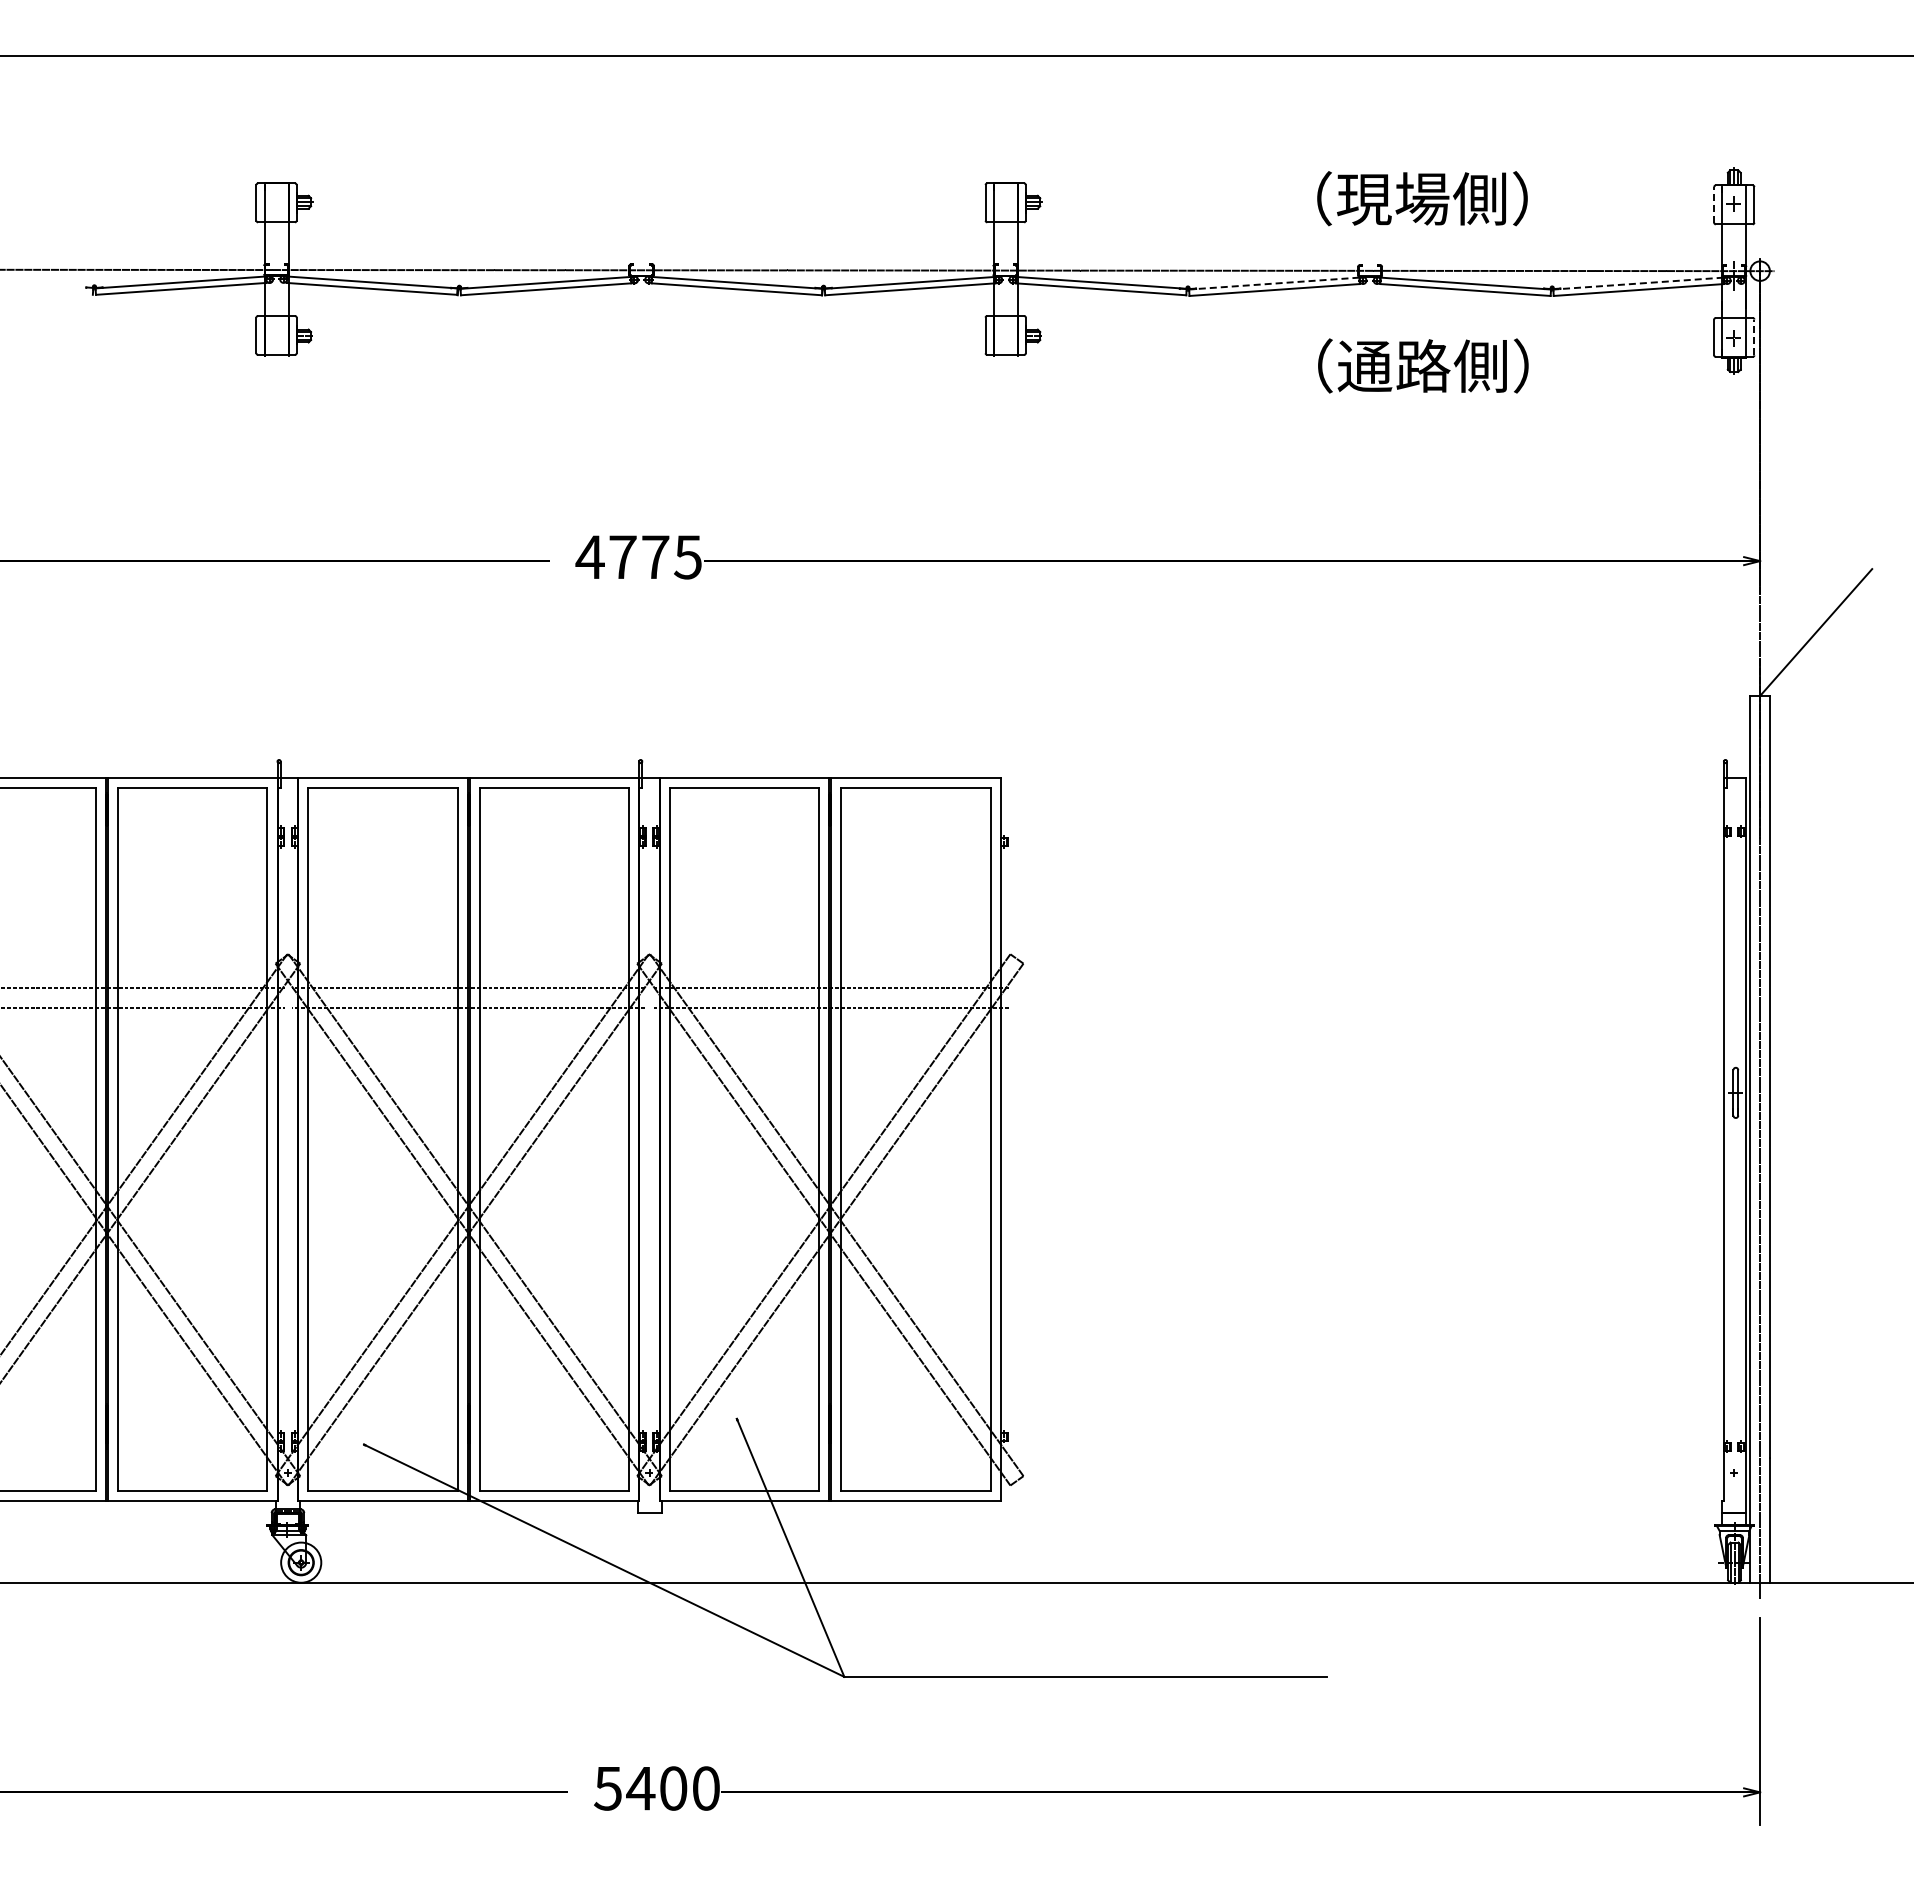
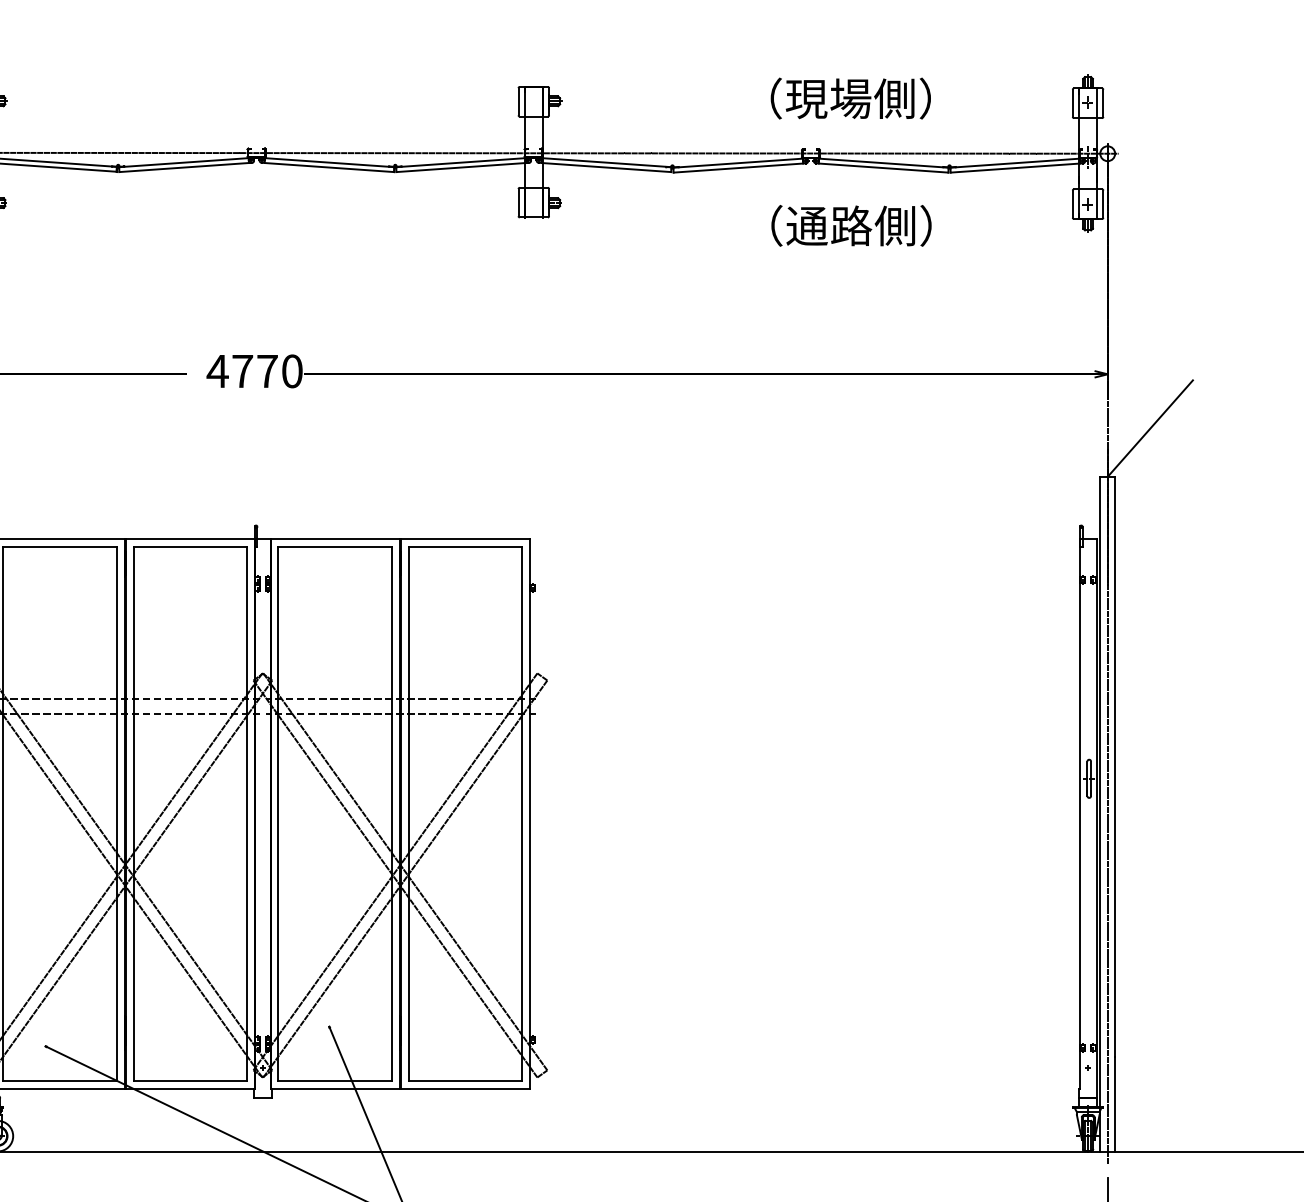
line: (1714, 204) -> (1073, 103), dashed -> solid
line: (1273, 283) -> (737, 163), dashed -> solid
line: (1638, 283) -> (1015, 163), dashed -> solid
line: (1754, 337) -> (1103, 204), dashed -> solid
text: (687, 557) -> (291, 371), 4775 -> 4770

